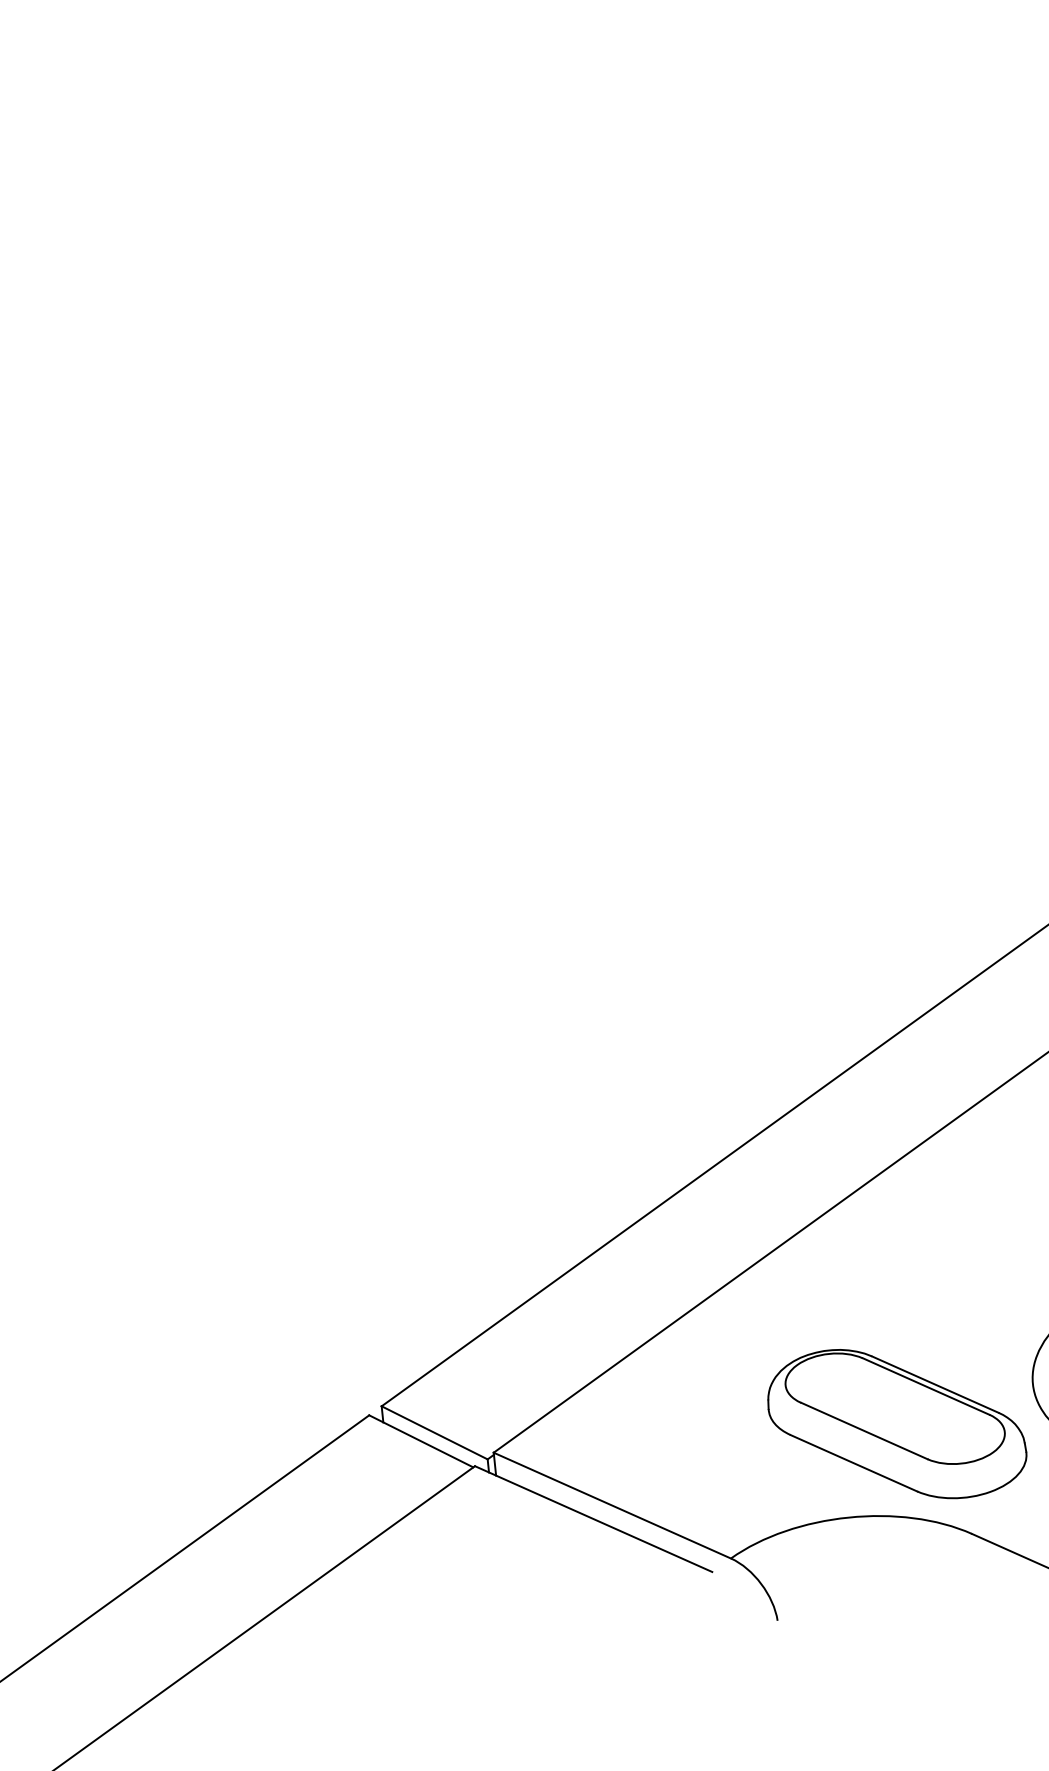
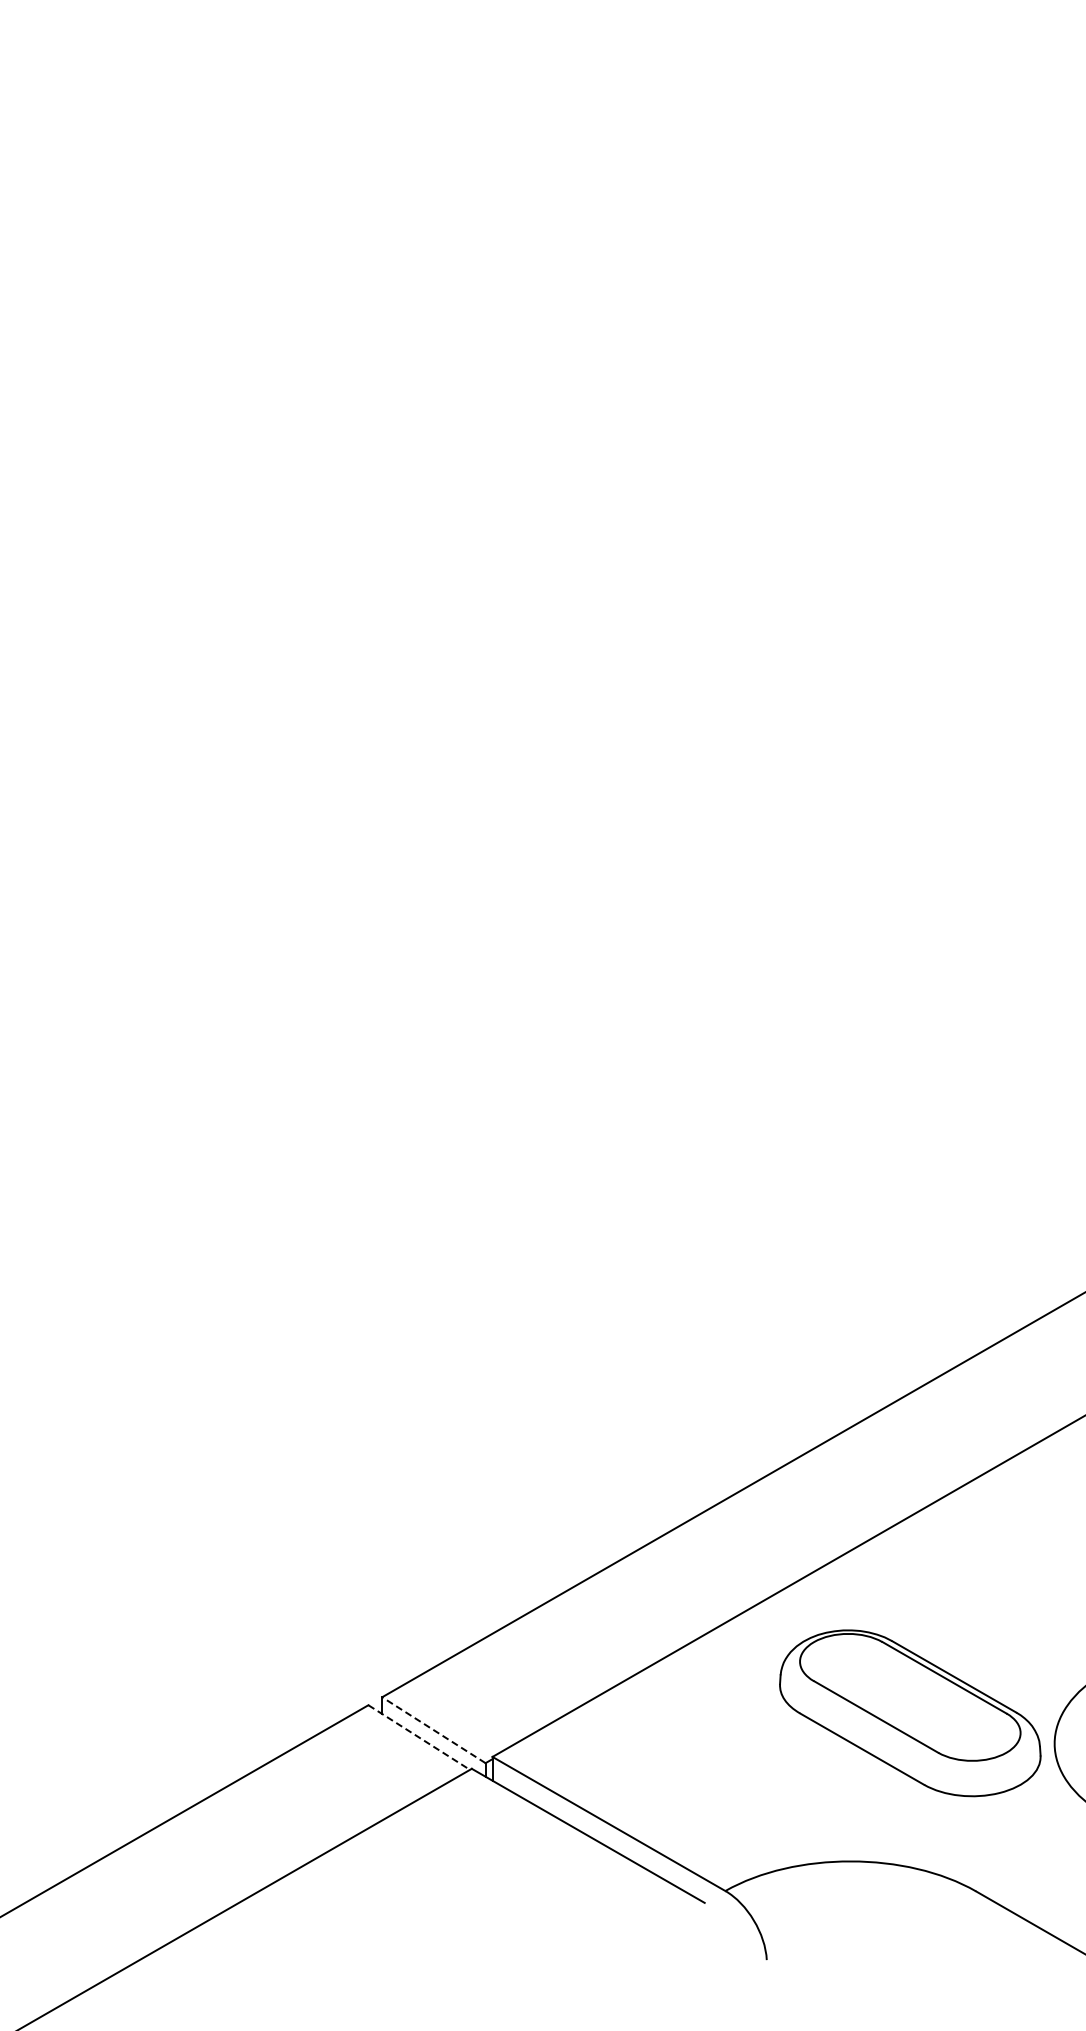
part: (896, 1424) -> (910, 1713), moved
line: (434, 1432) -> (433, 1729), solid -> dashed
line: (421, 1441) -> (419, 1737), solid -> dashed

